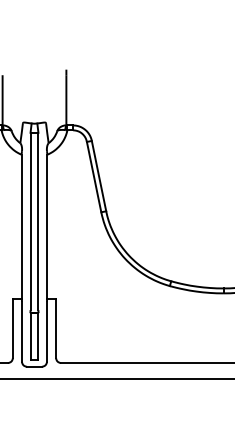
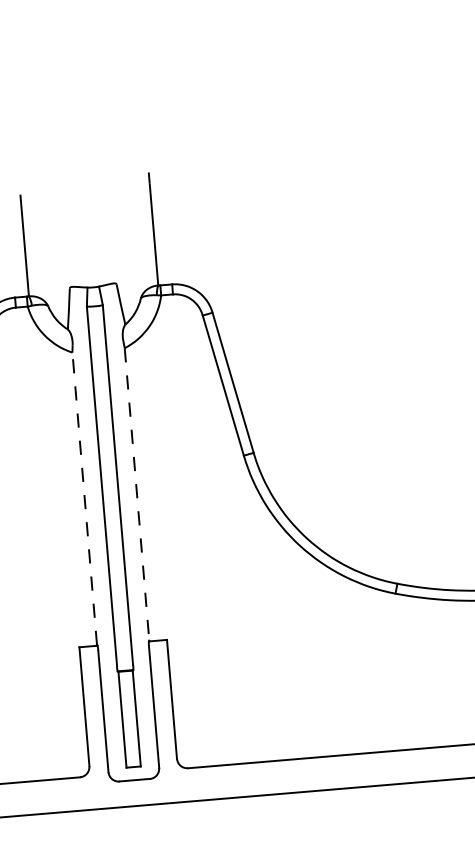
line: (21, 226) -> (84, 498), solid -> dashed
line: (47, 227) -> (137, 495), solid -> dashed

